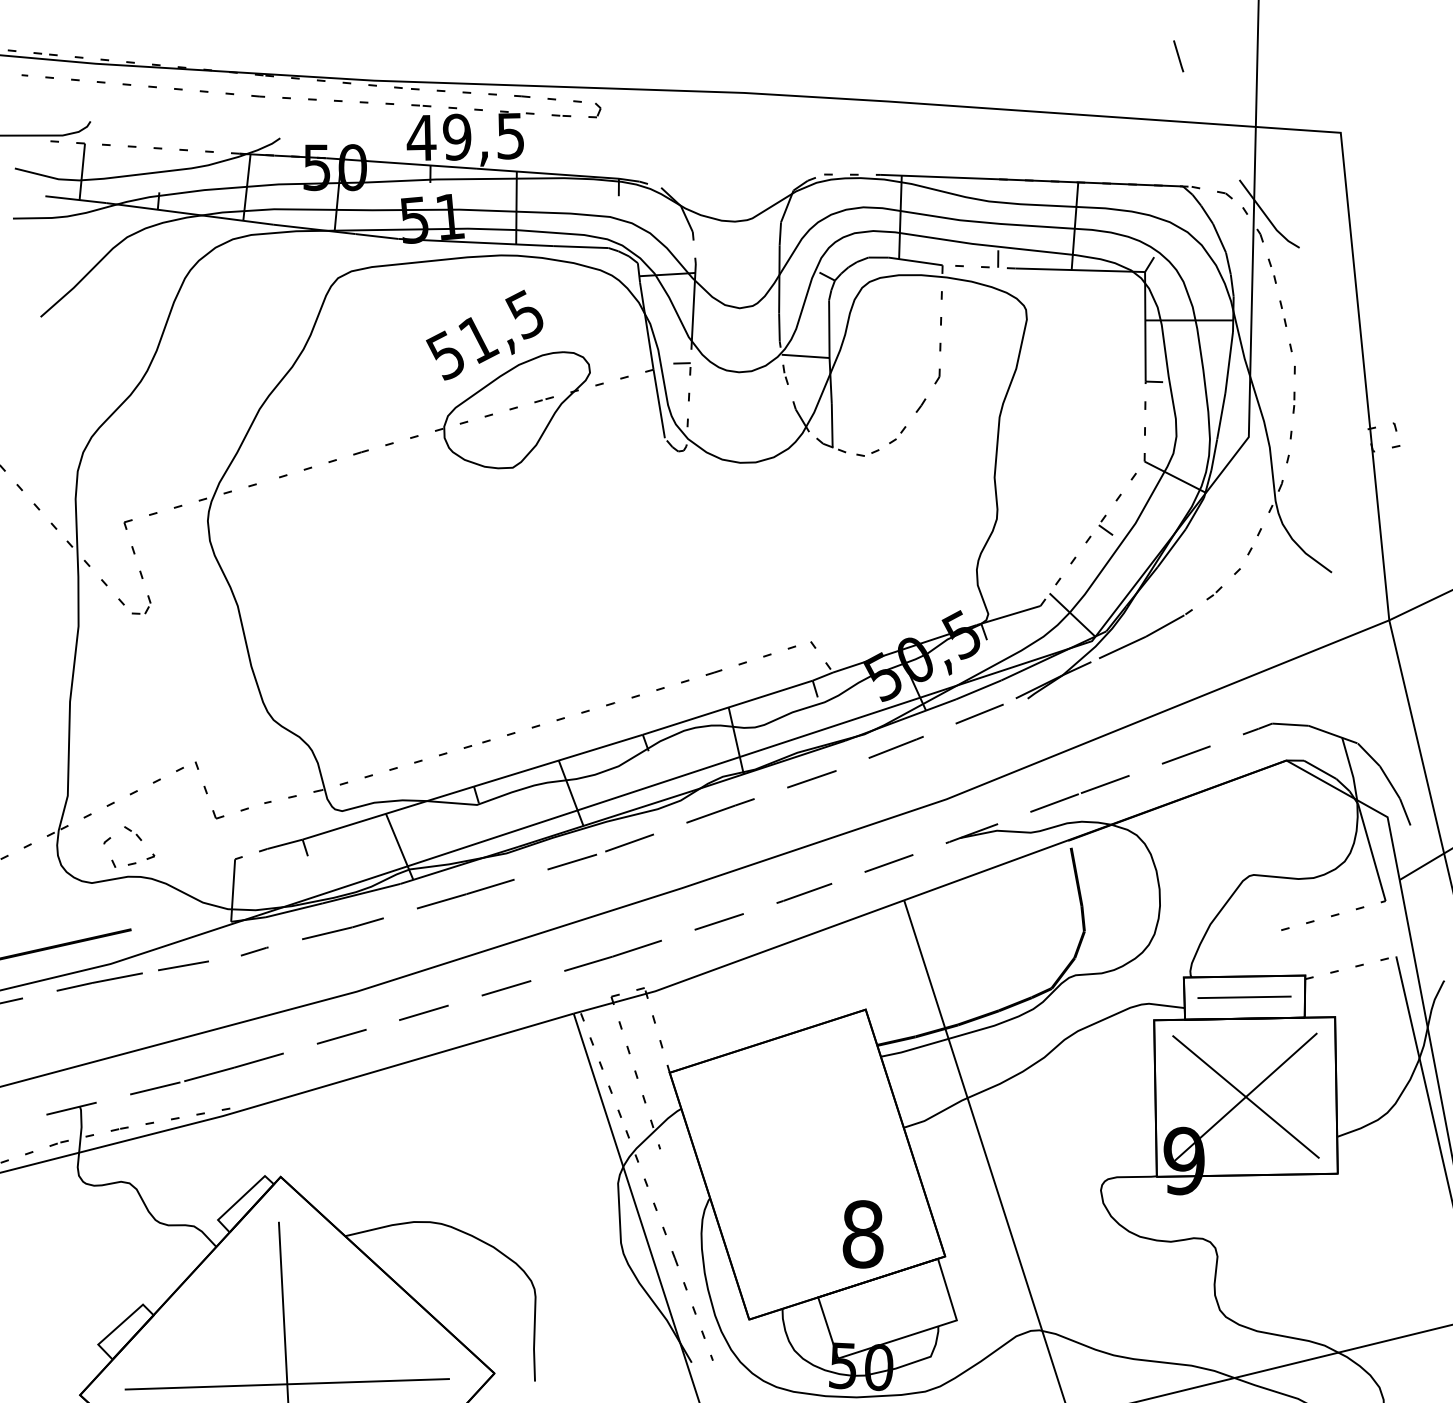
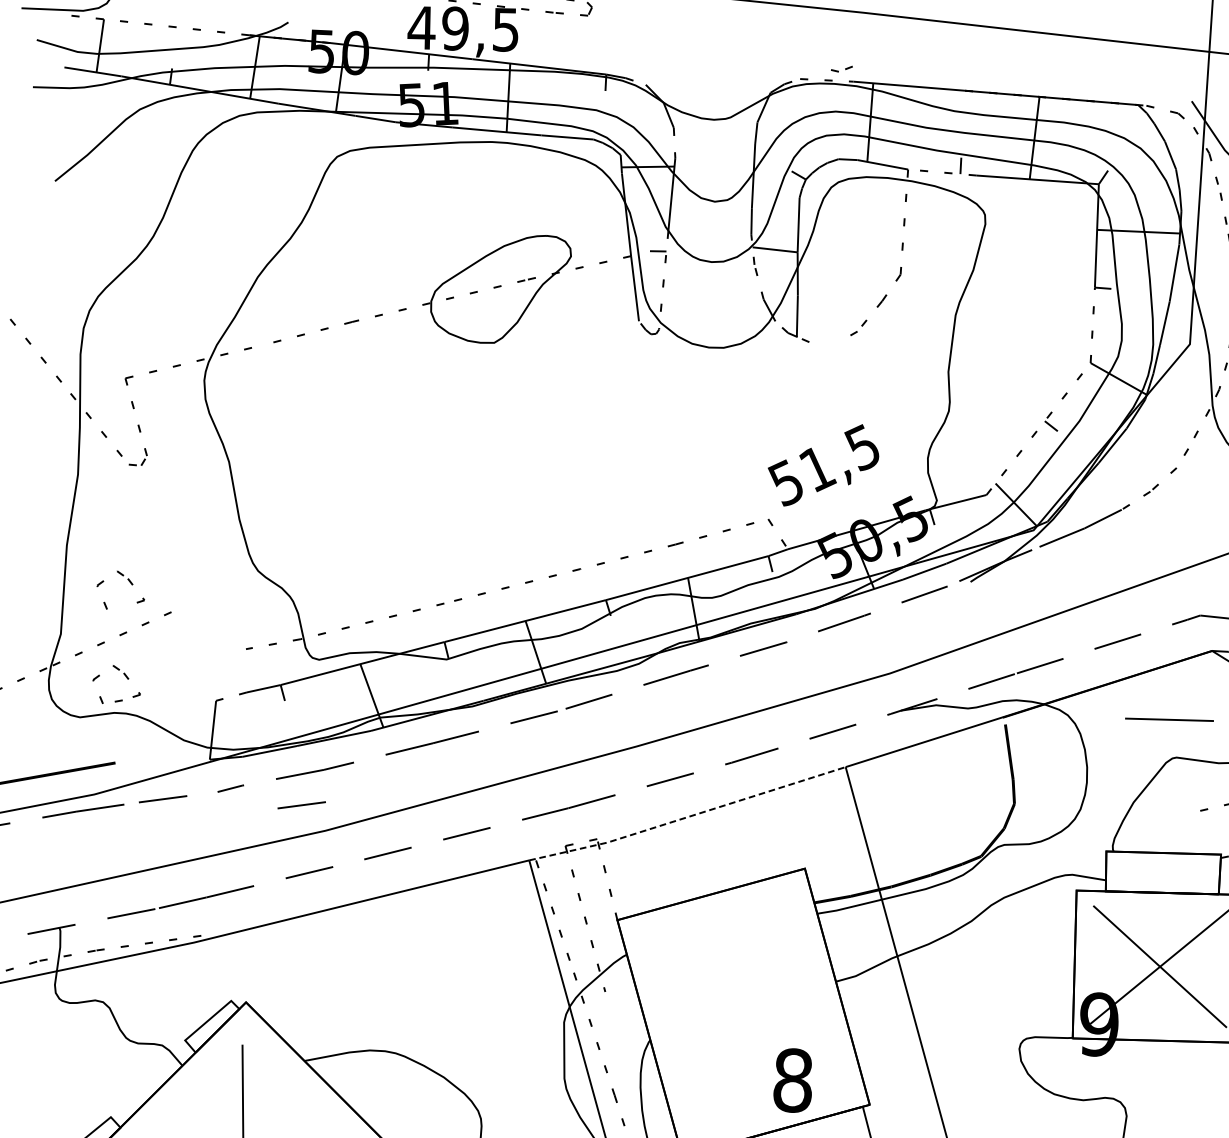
text: (484, 334) -> (823, 464), moved
part: (867, 452) -> (841, 68), moved
part: (137, 737) -> (129, 581), added
part: (207, 791) -> (192, 635), removed
line: (739, 960) -> (687, 817), solid -> dashed
line: (330, 965) -> (301, 804), added
line: (1244, 996) -> (1169, 719), moved

